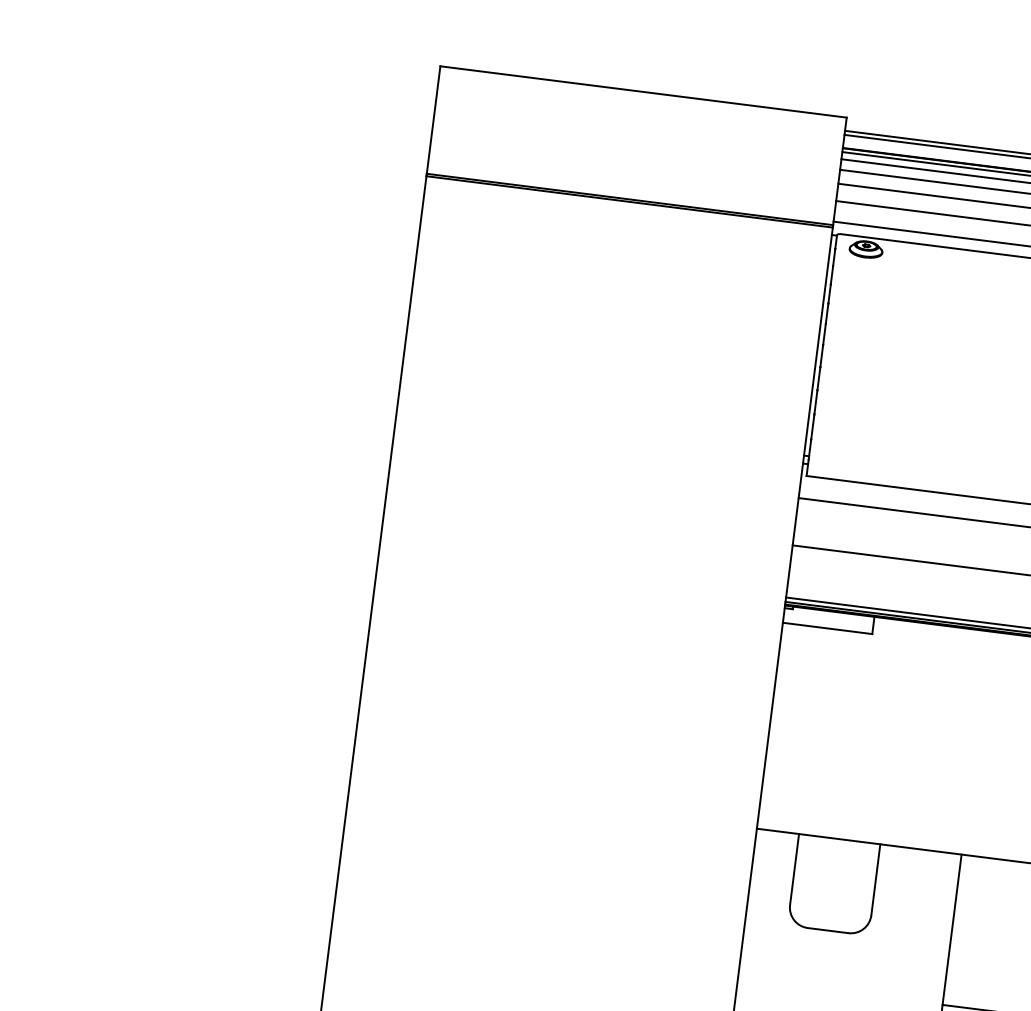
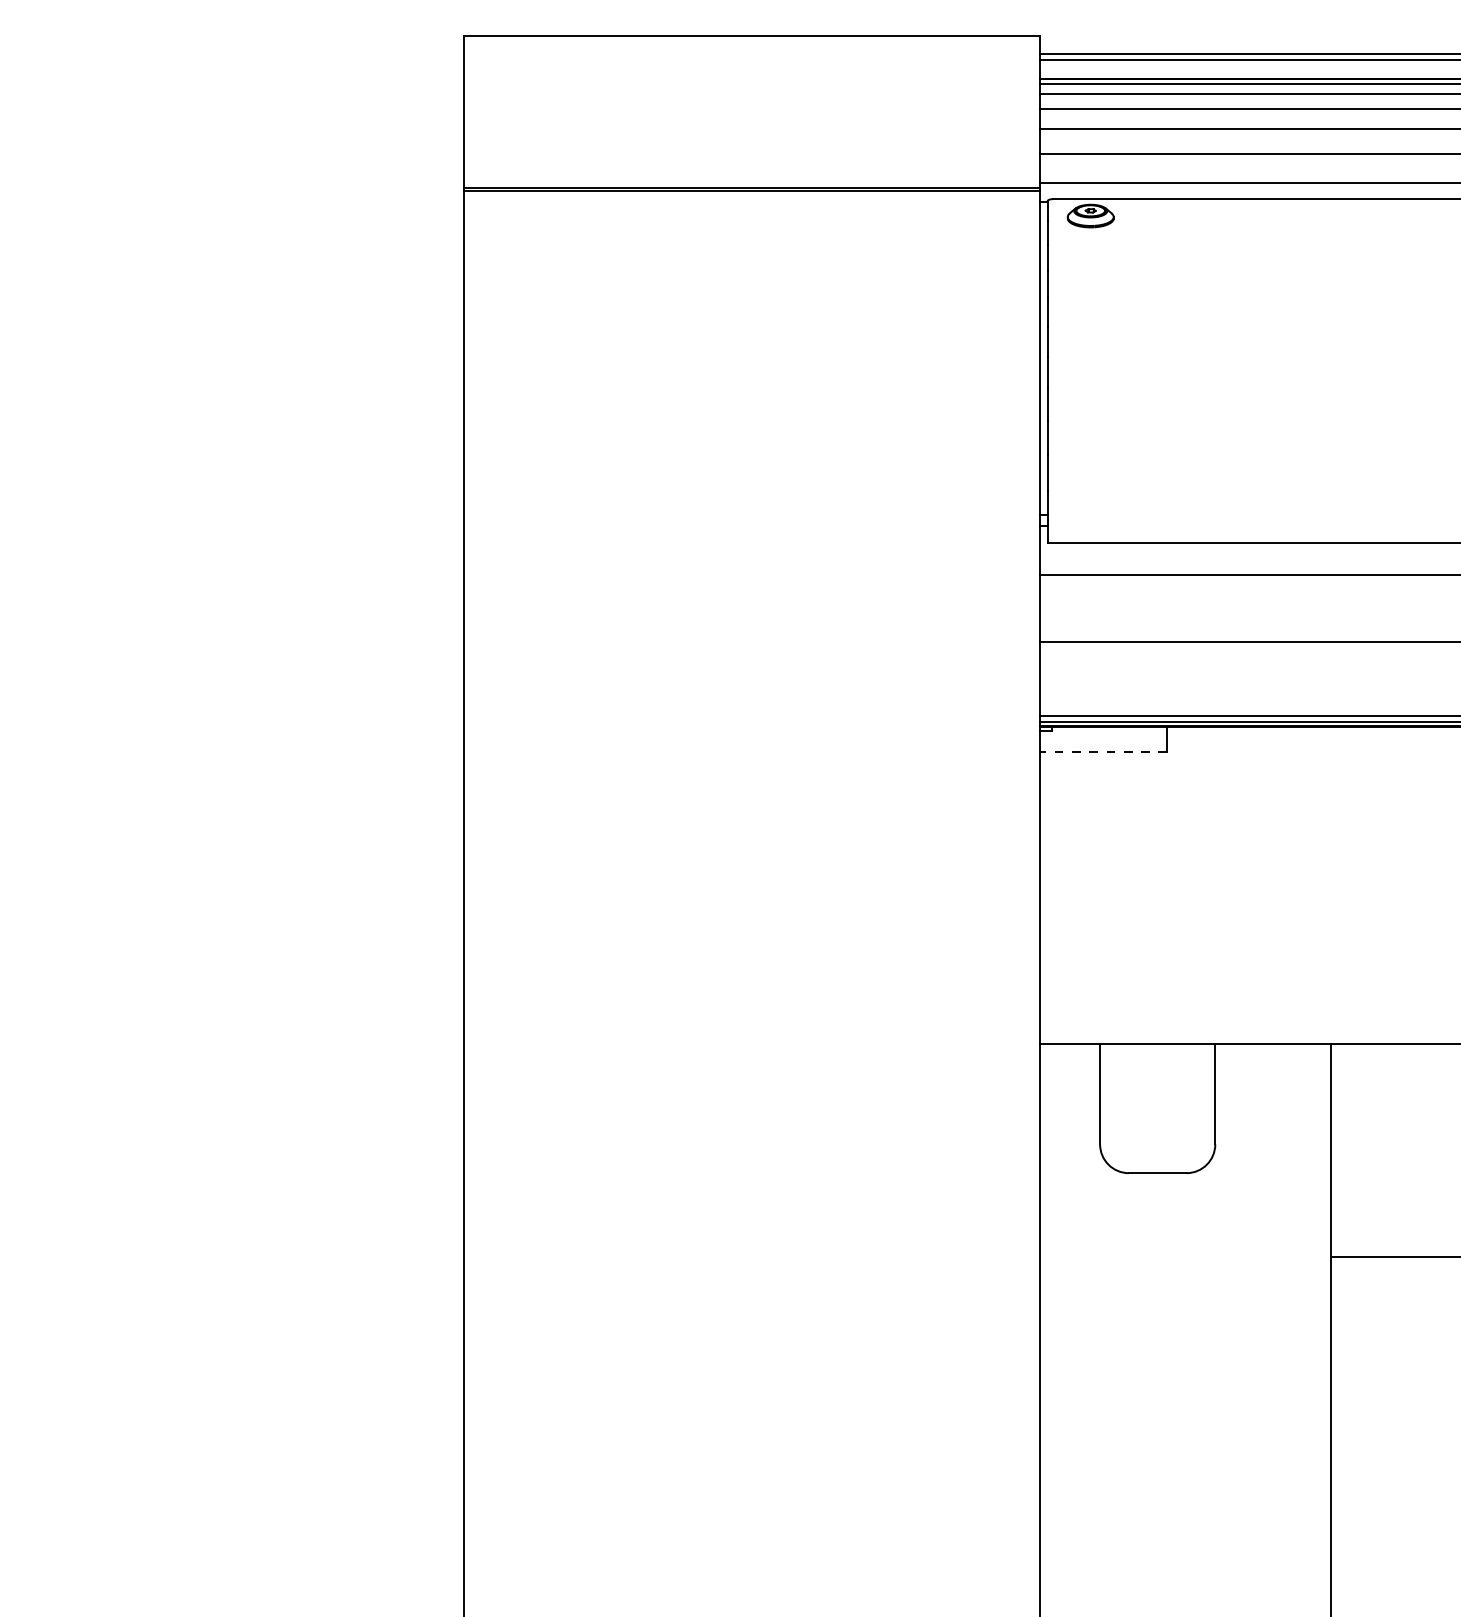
line: (827, 628) -> (1103, 751), solid -> dashed

